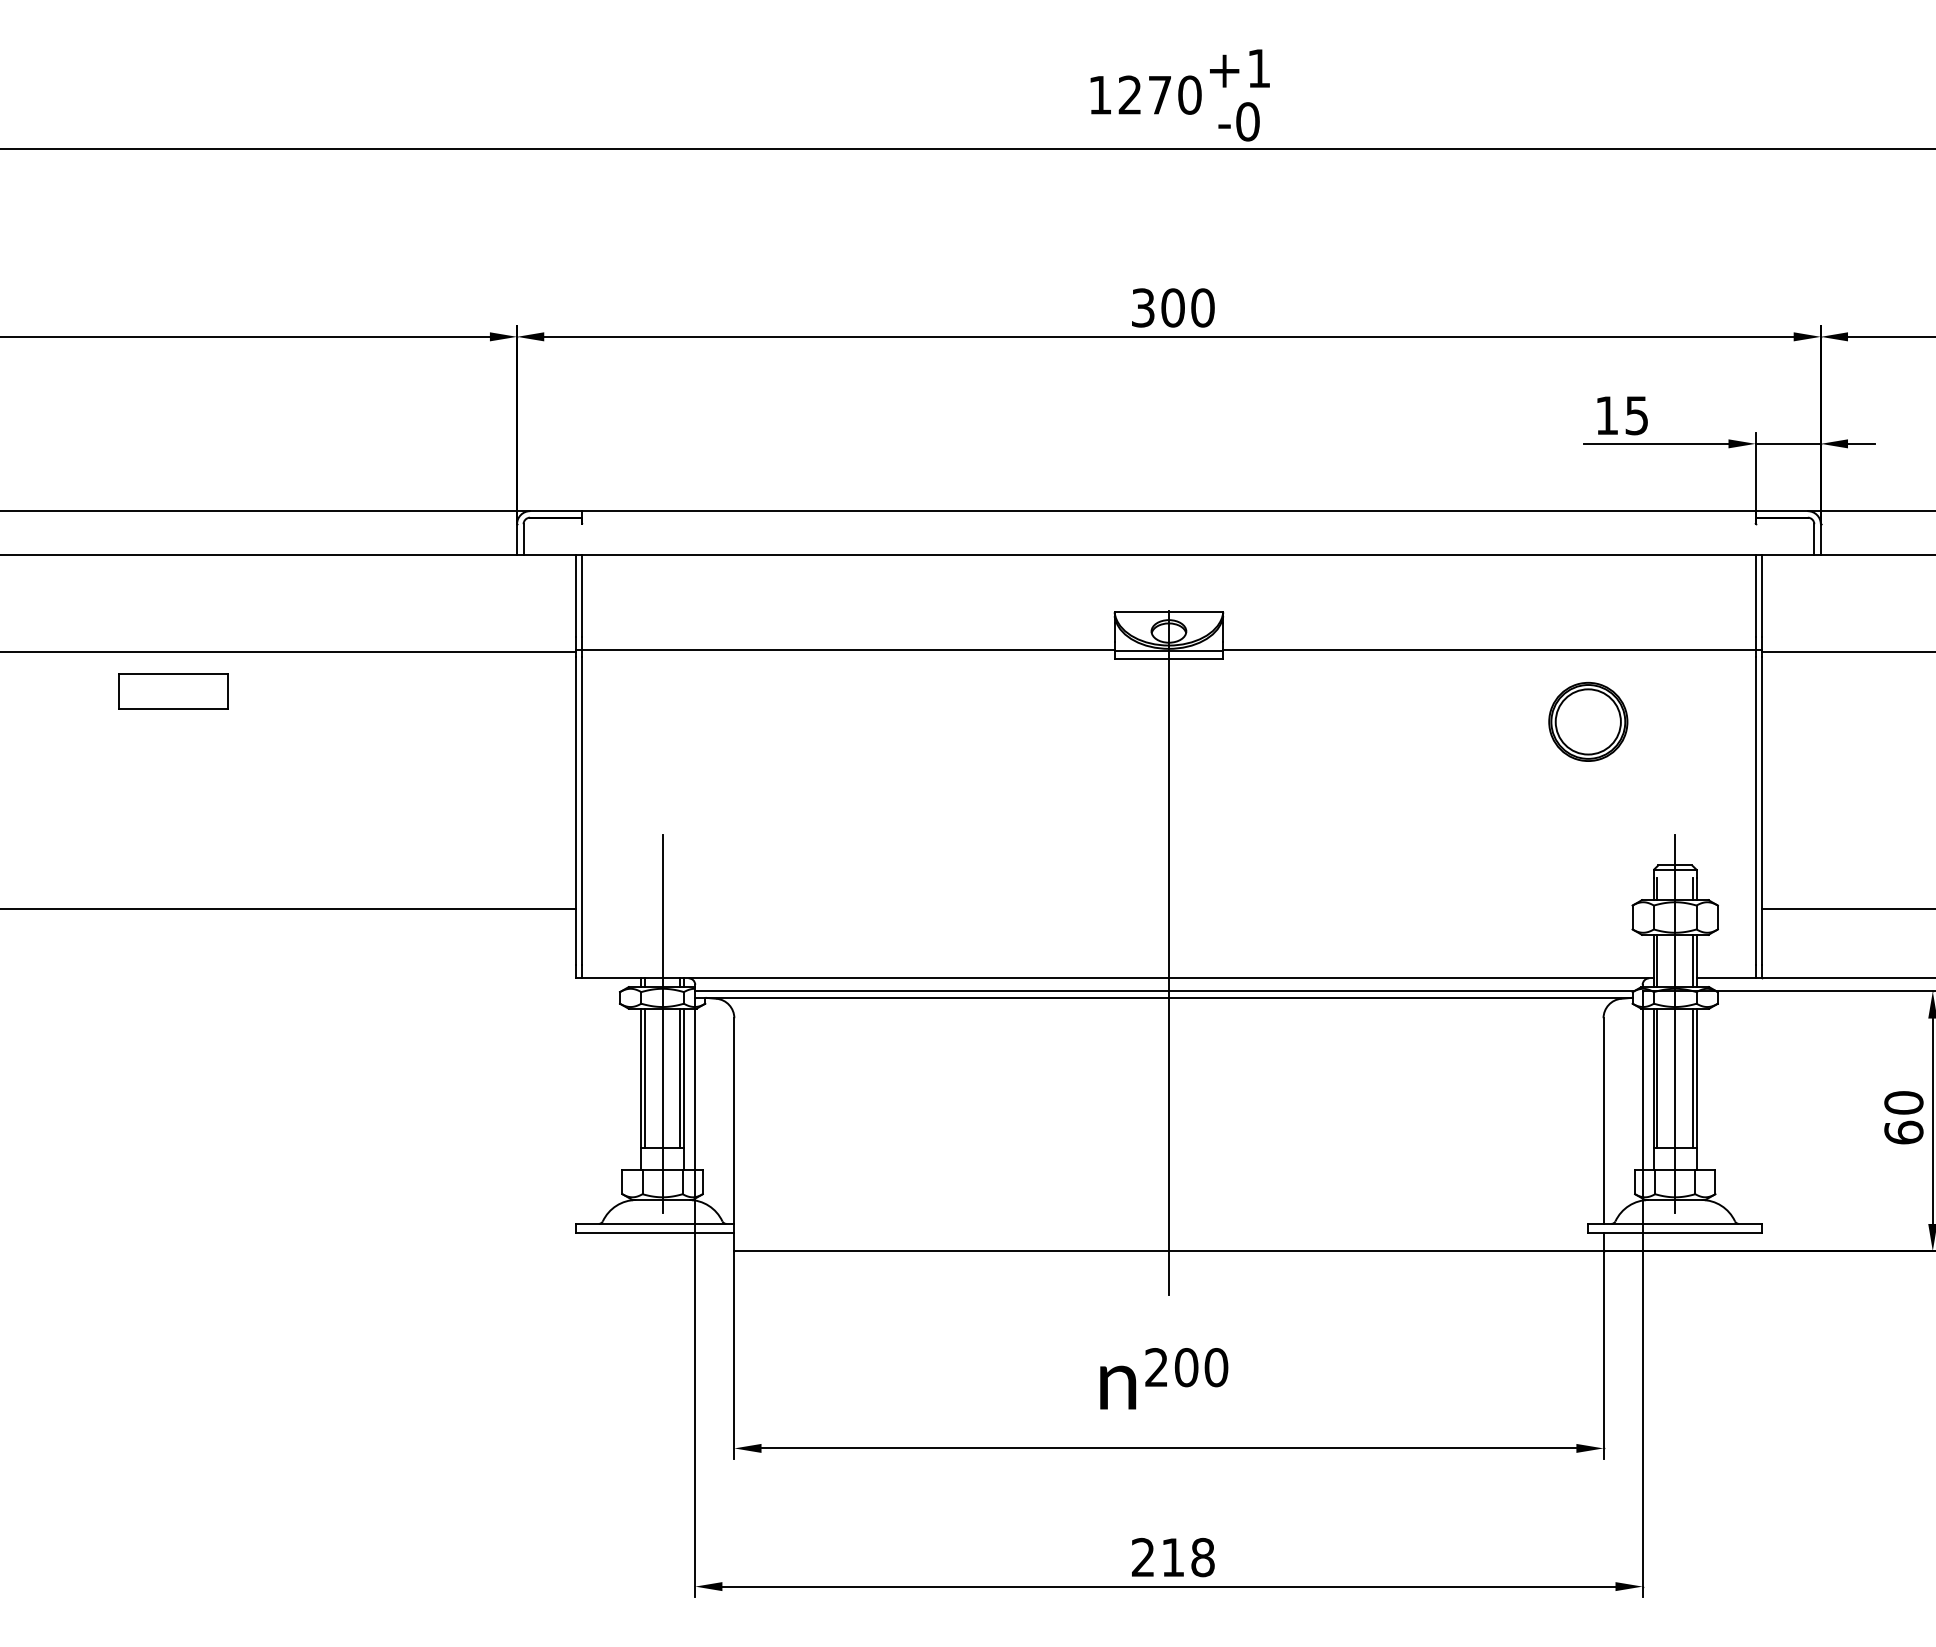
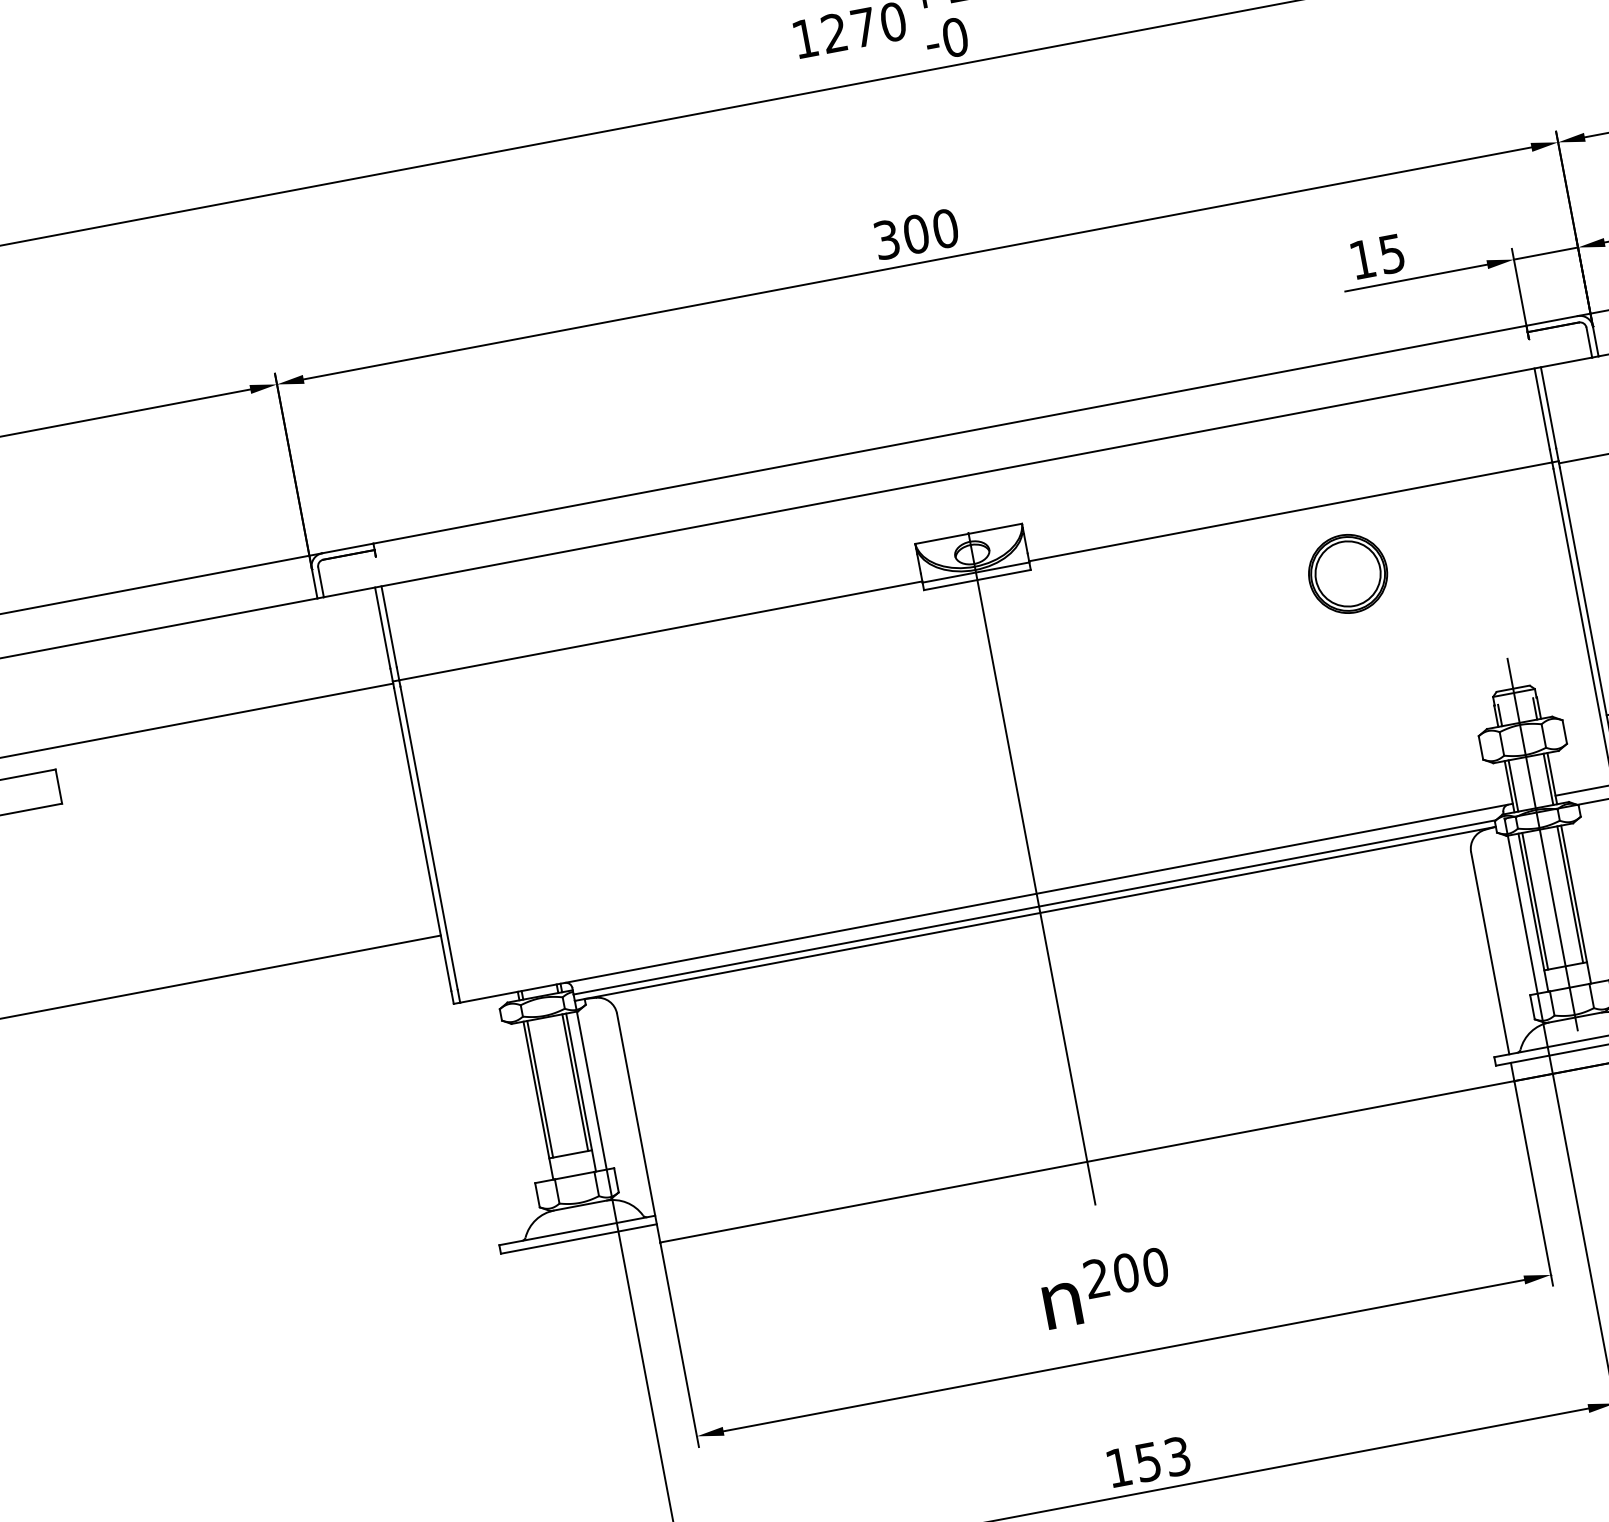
part: (1588, 721) -> (1348, 573), moved
line: (662, 1023) -> (547, 1032), removed
text: (1173, 1557) -> (1148, 1461), 218 -> 153

